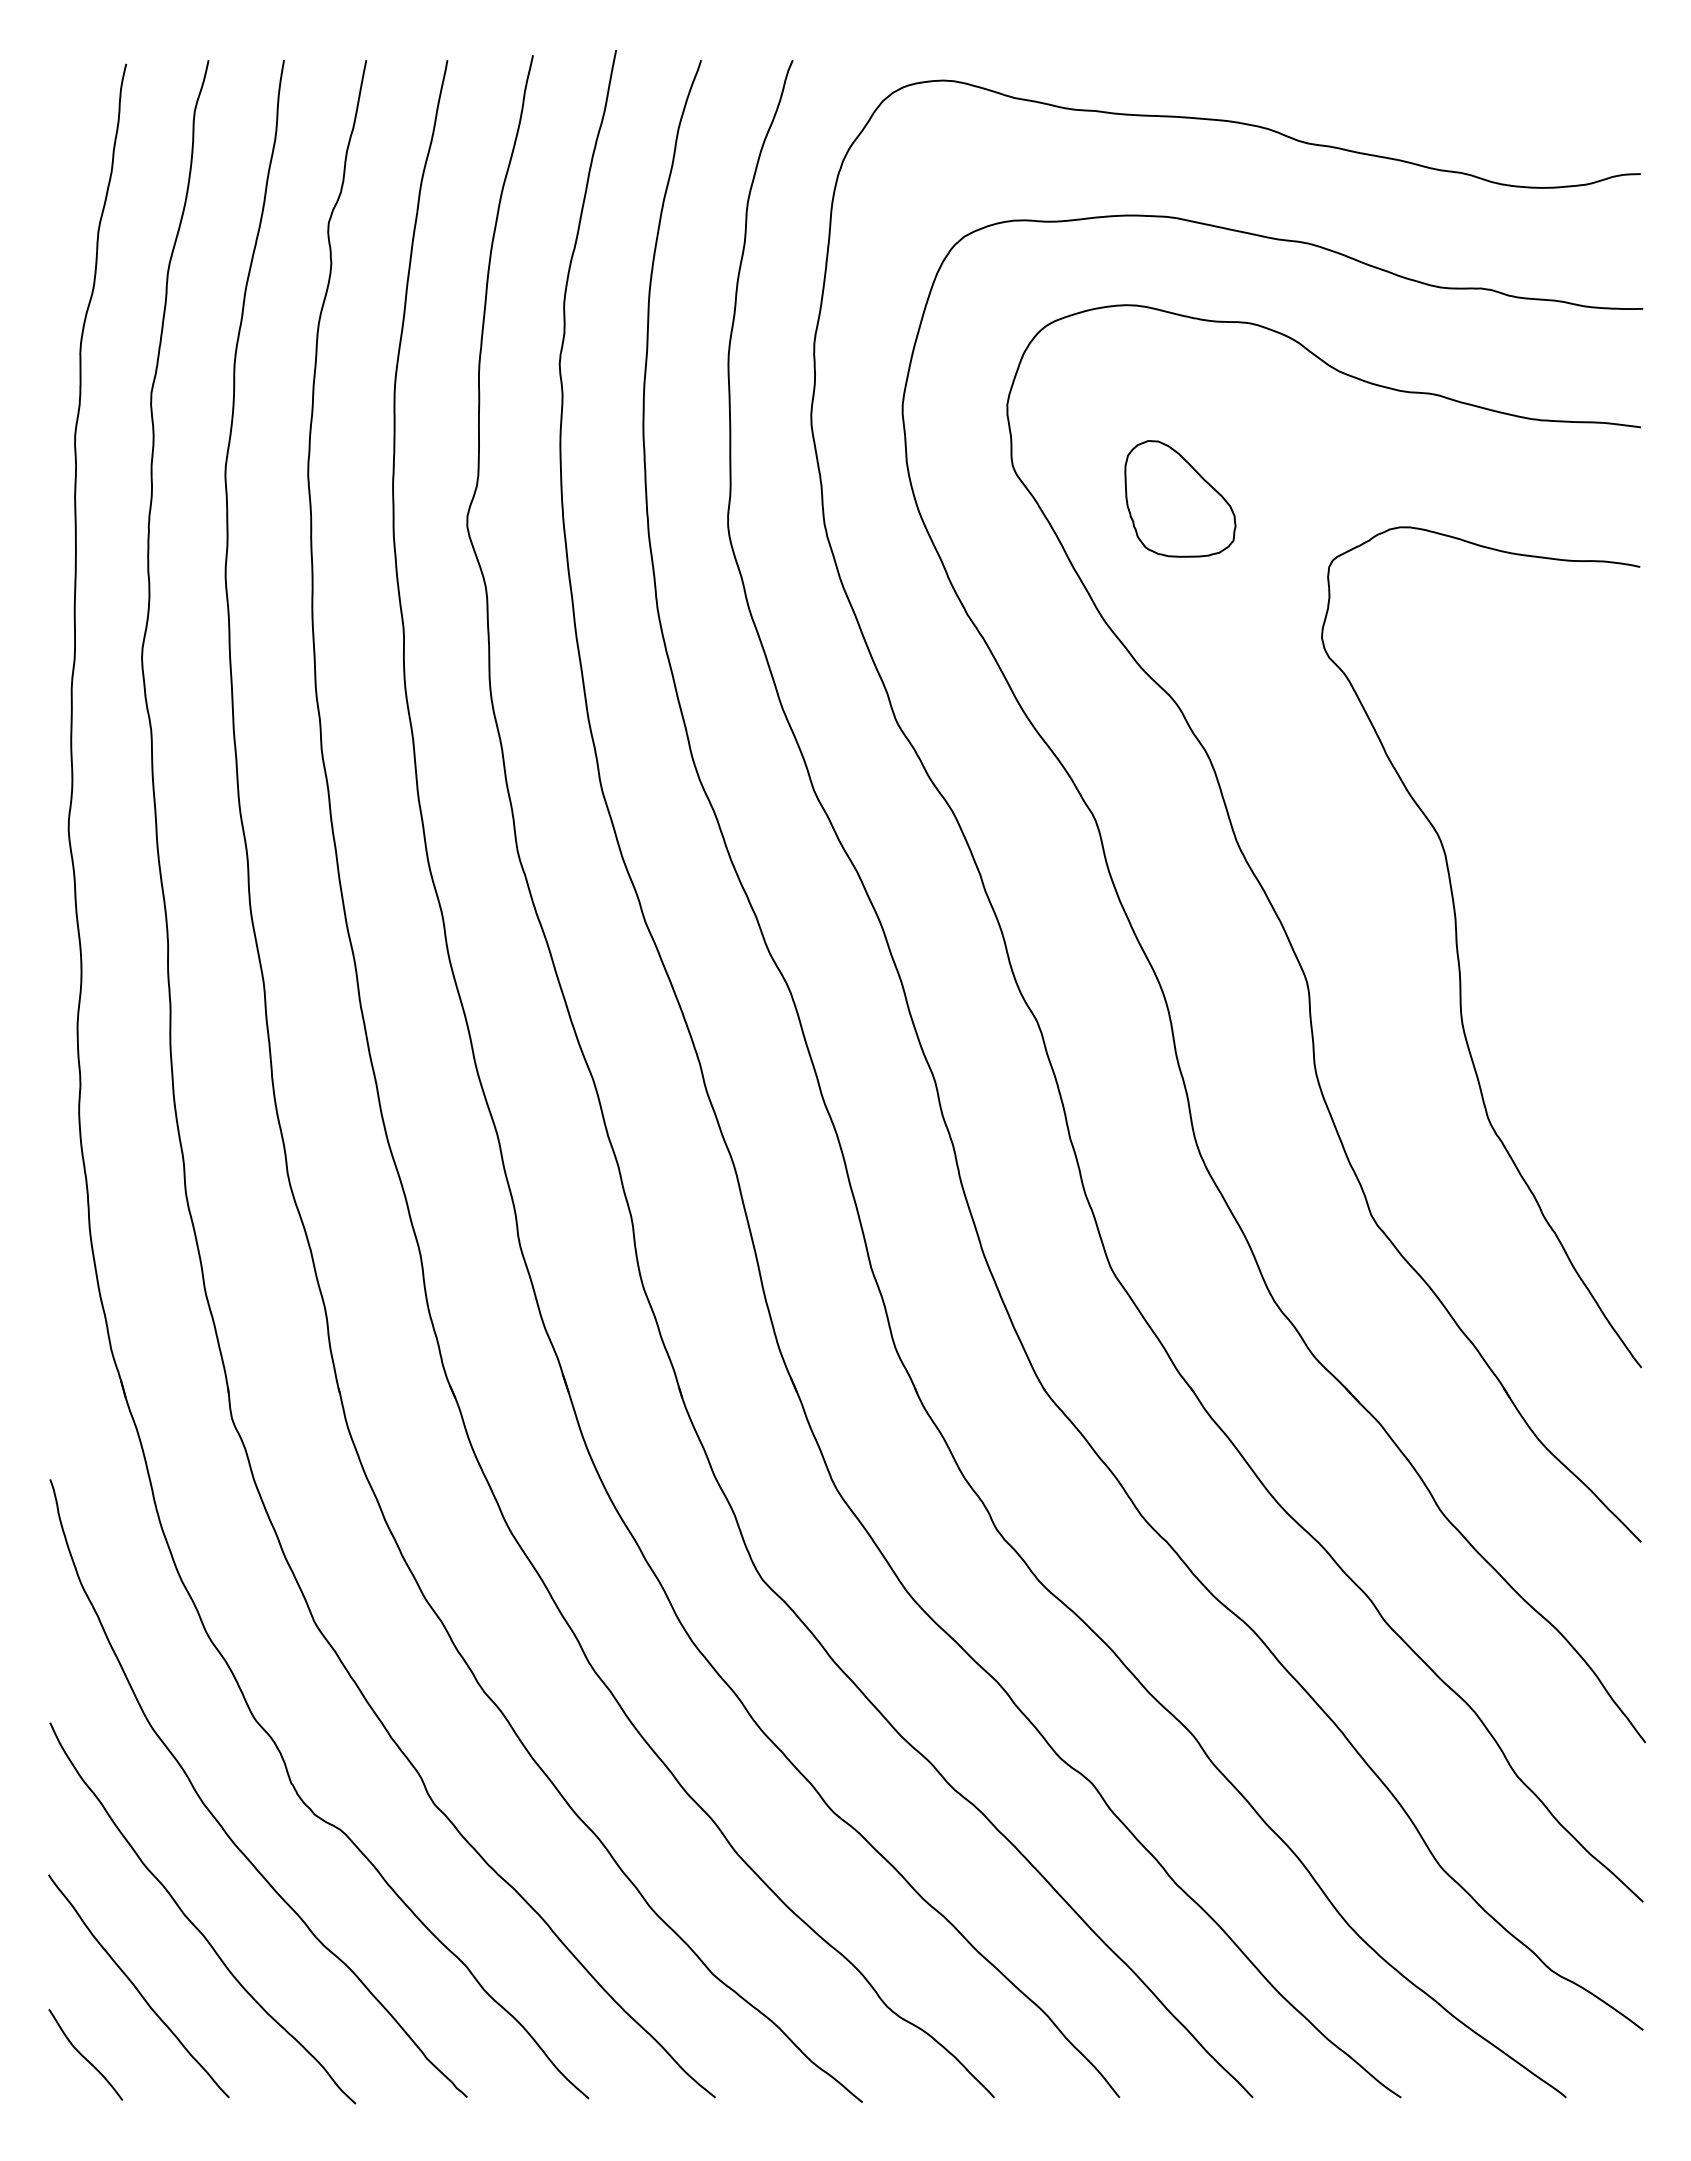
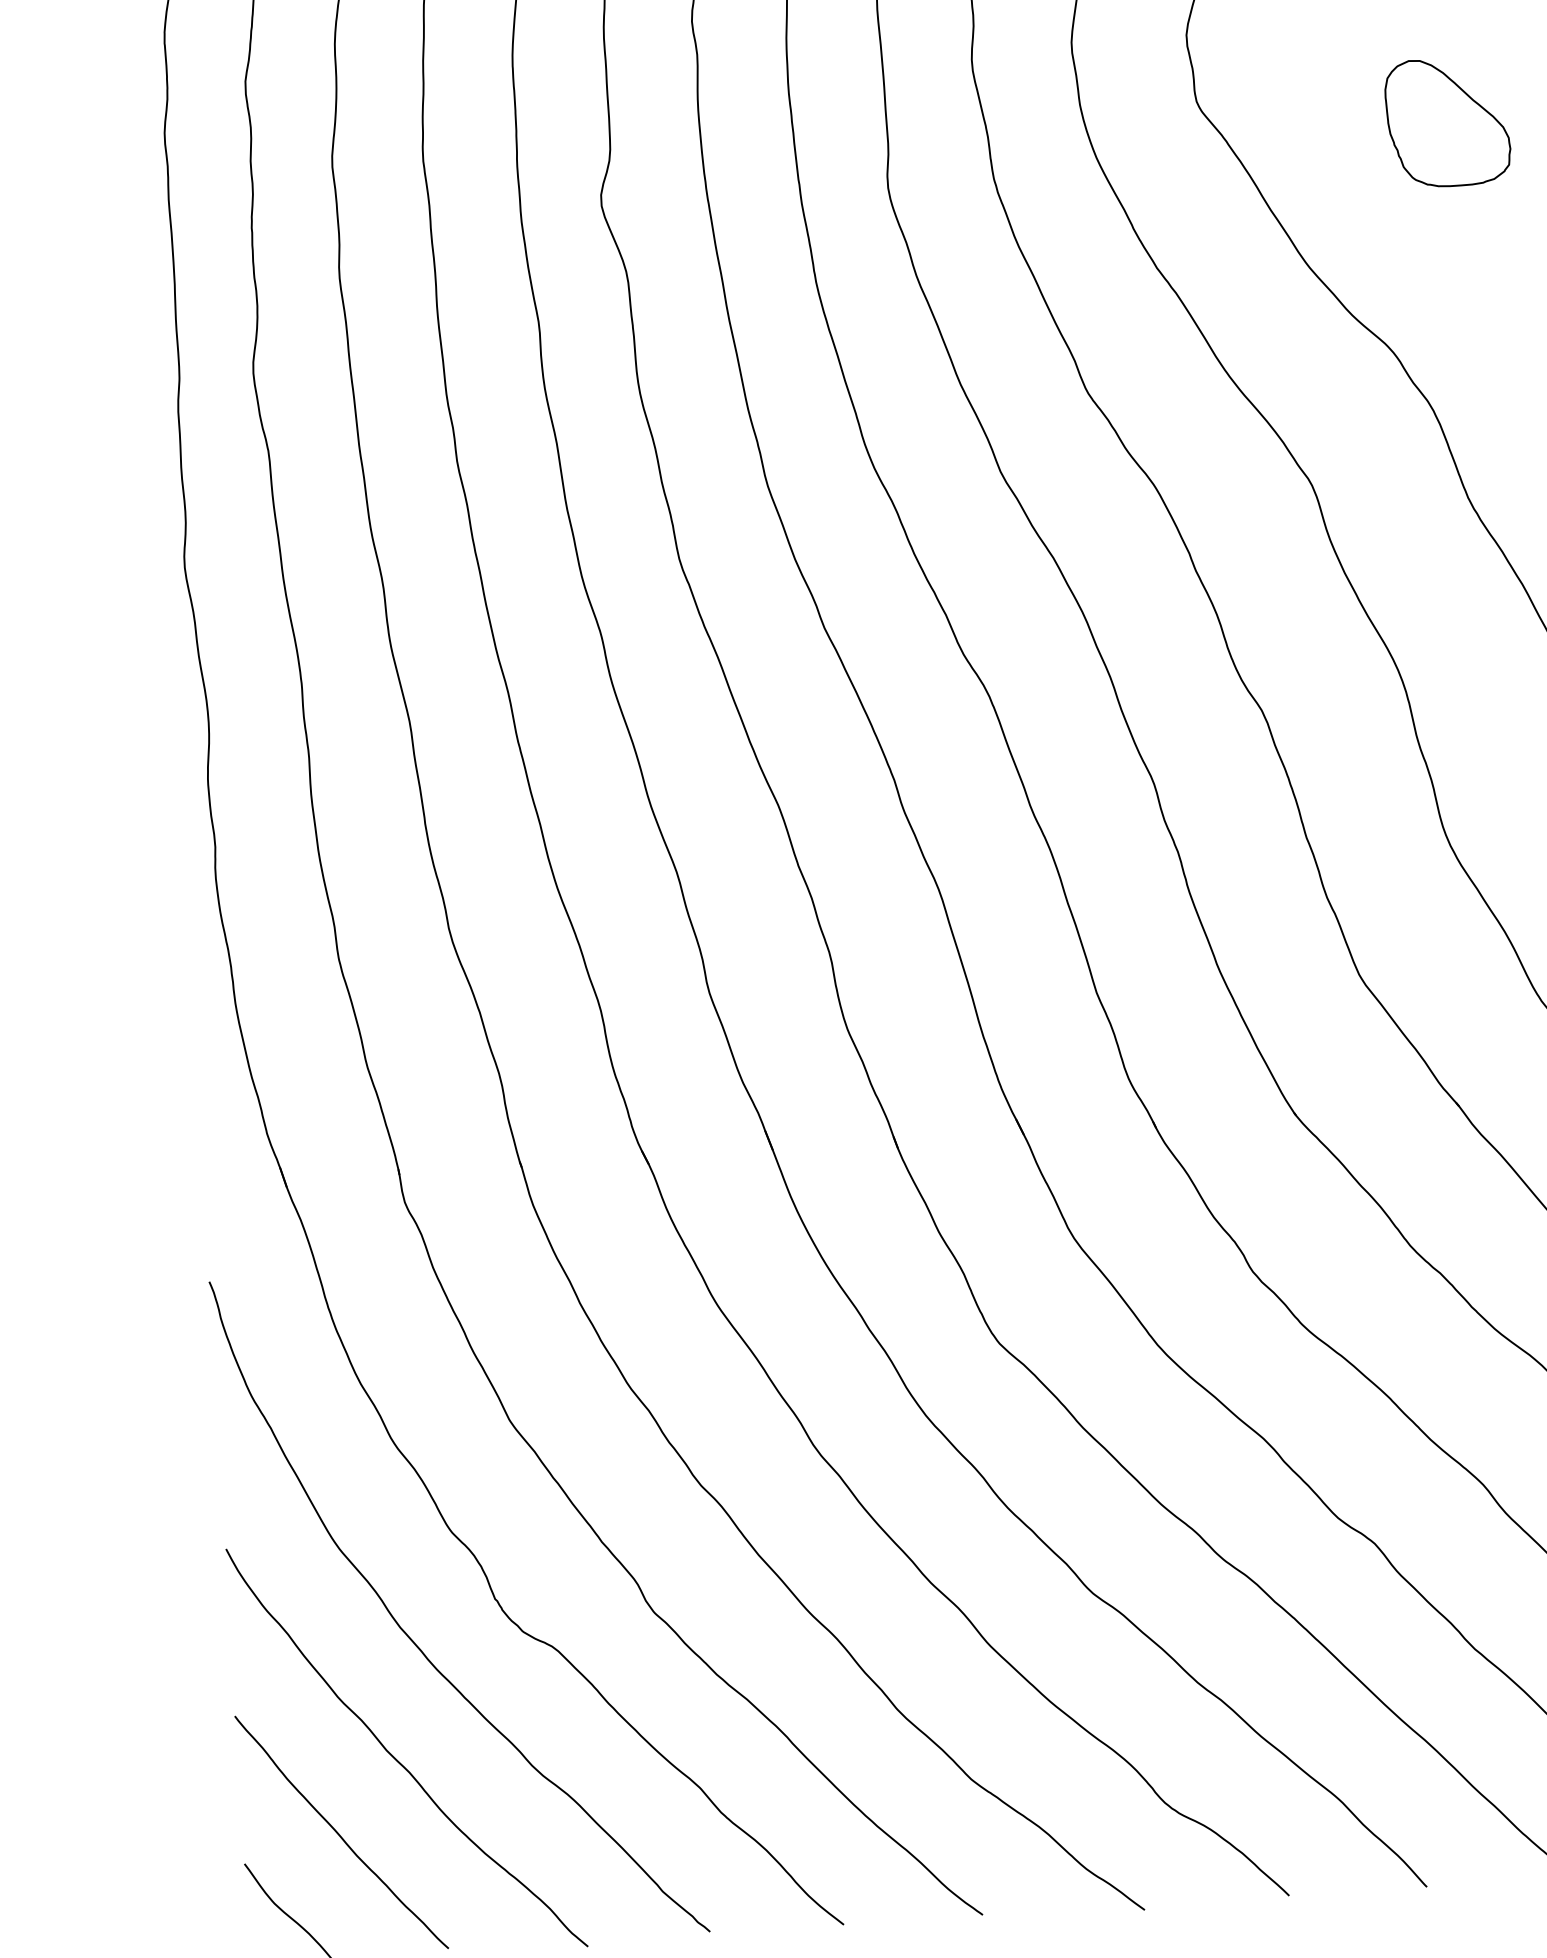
part: (1180, 498) -> (1447, 122), moved

